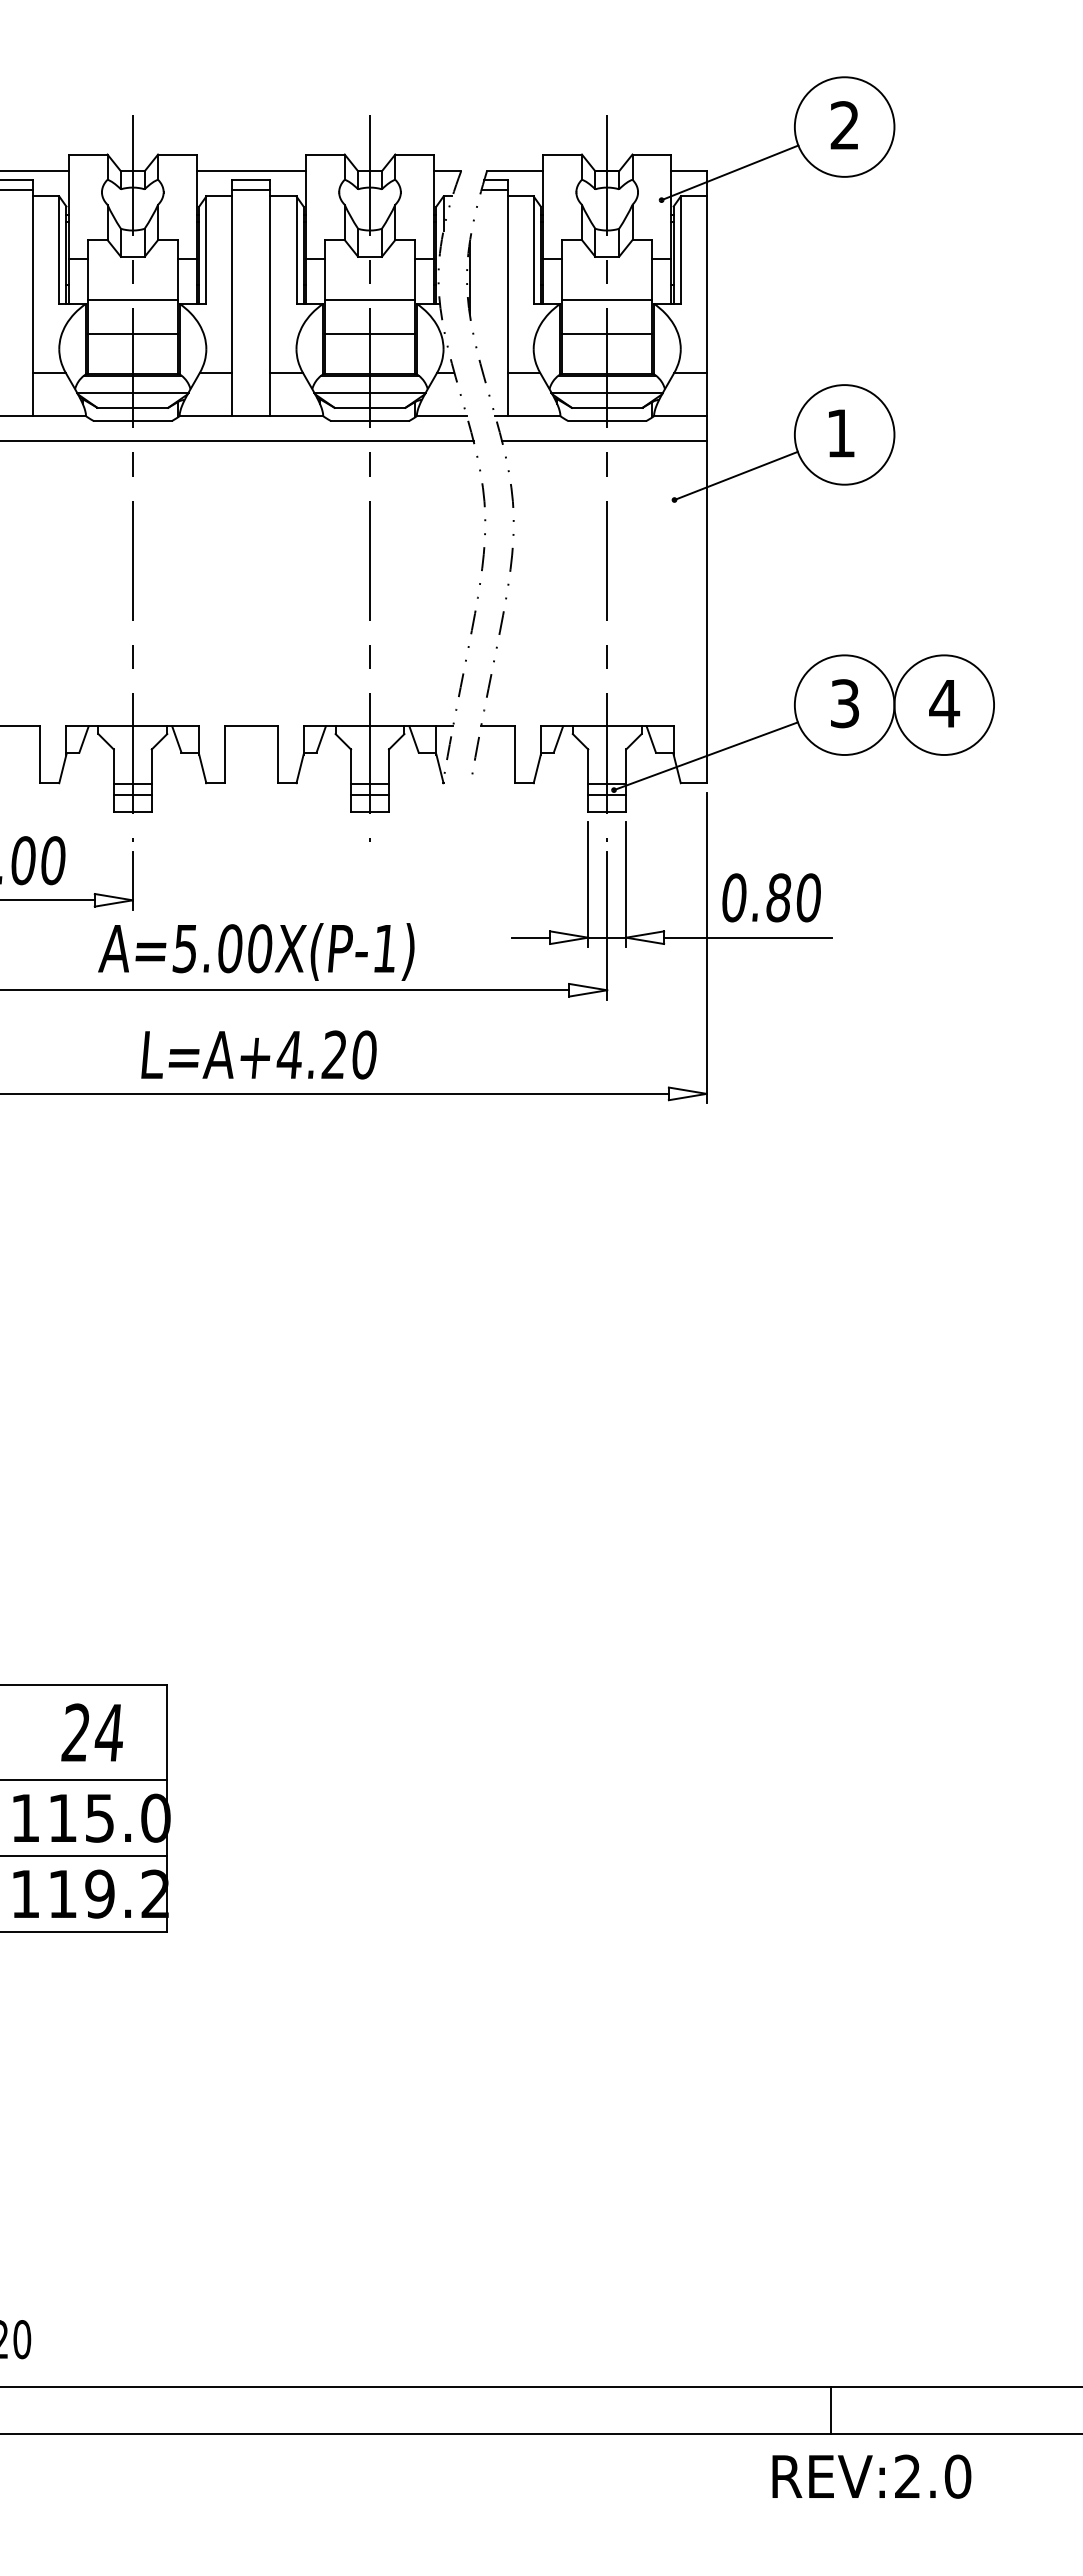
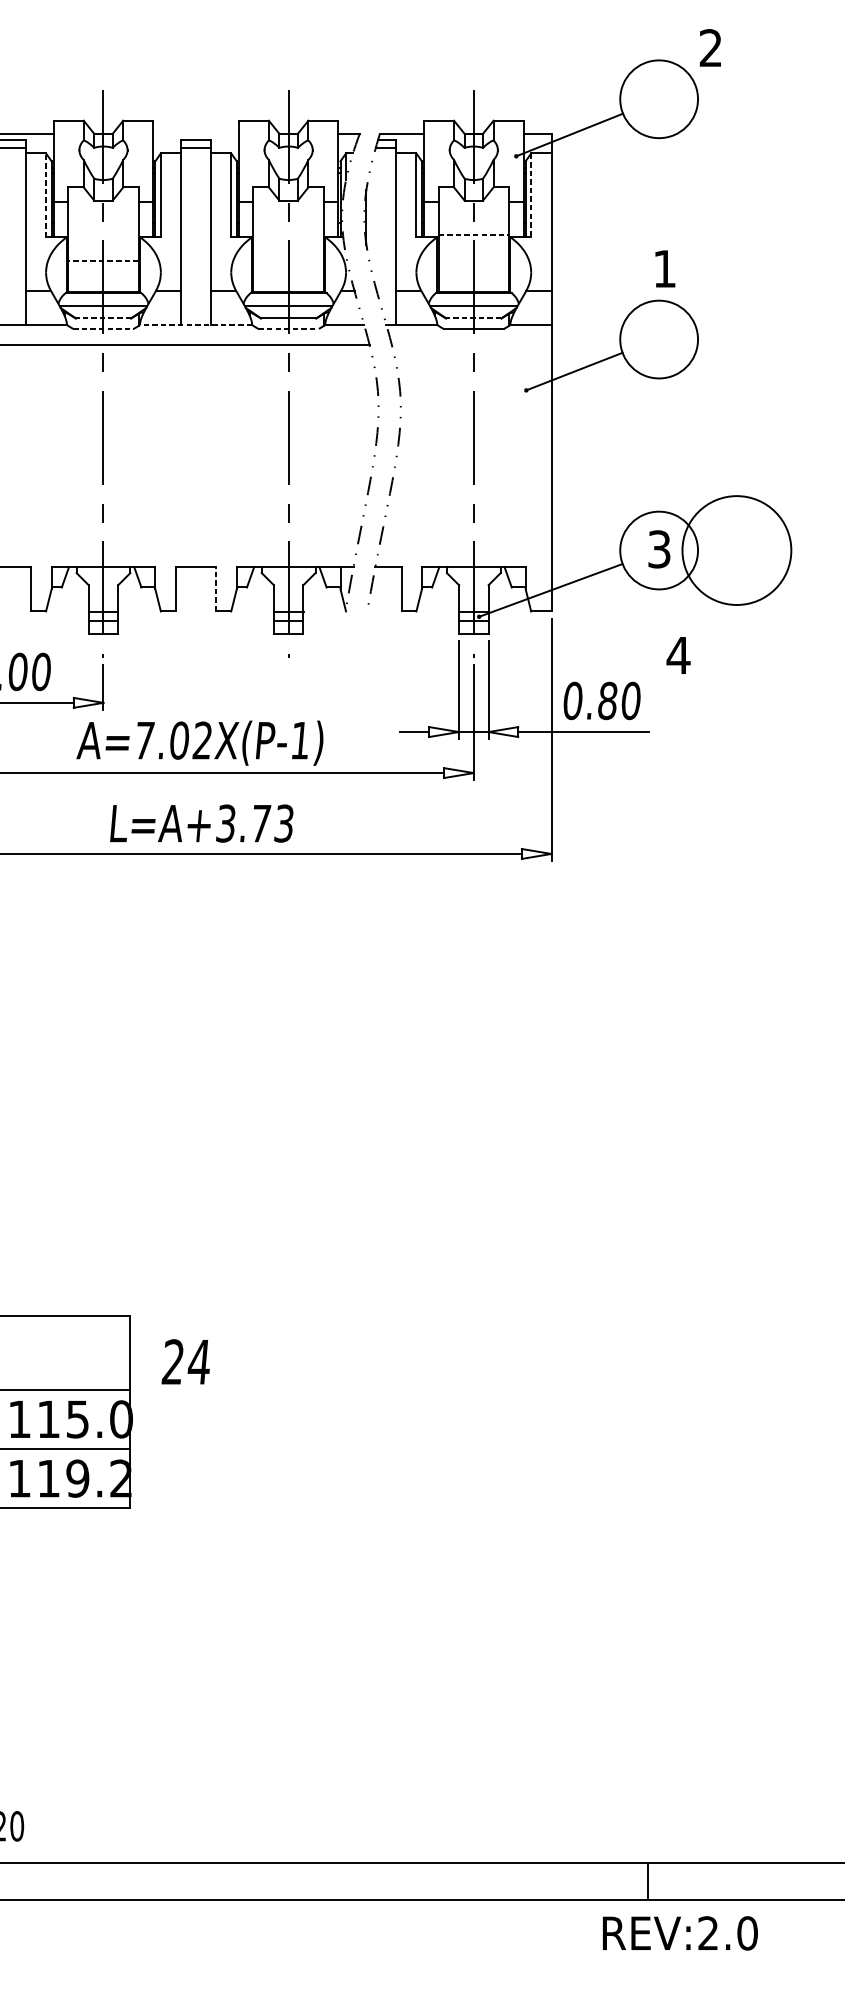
text: (843, 125) -> (709, 48), moved
line: (251, 171) -> (196, 133), removed
line: (59, 250) -> (46, 195), solid -> dashed
line: (680, 250) -> (531, 195), solid -> dashed
line: (132, 300) -> (103, 234), removed
line: (369, 300) -> (288, 234), removed
line: (607, 300) -> (474, 234), solid -> dashed
line: (132, 334) -> (103, 261), solid -> dashed
line: (369, 334) -> (288, 261), removed
line: (607, 334) -> (474, 261), removed
line: (132, 407) -> (103, 318), solid -> dashed
line: (606, 407) -> (473, 318), solid -> dashed
line: (251, 416) -> (196, 325), solid -> dashed
line: (132, 421) -> (103, 329), solid -> dashed
line: (370, 421) -> (289, 329), solid -> dashed
text: (841, 433) -> (665, 269), moved
line: (604, 441) -> (471, 344), removed
text: (944, 703) -> (678, 655), moved
circle: (944, 705) -> (737, 550), size x1.4
line: (277, 754) -> (216, 589), solid -> dashed
text: (222, 948) -> (173, 740), A=5.00X(P-1) -> A=7.02X(P-1)
text: (326, 1054) -> (254, 823), L=A+4.20 -> L=A+3.73
text: (91, 1732) -> (185, 1361), moved

